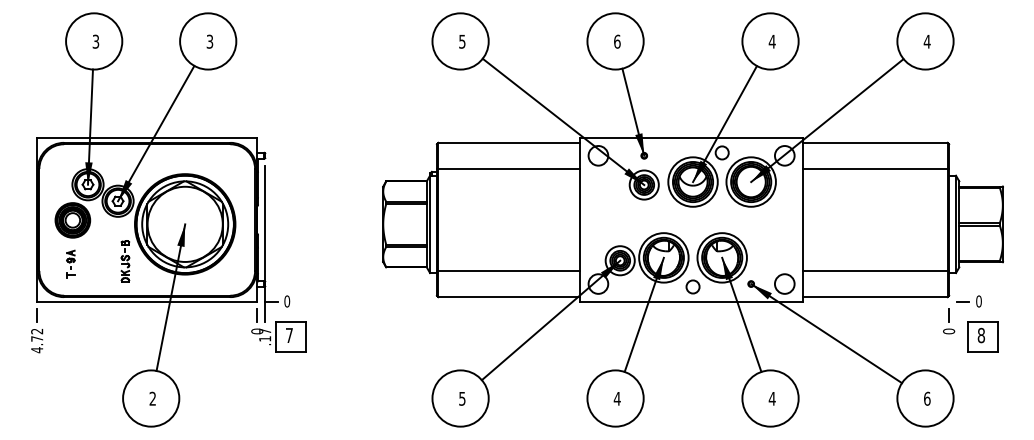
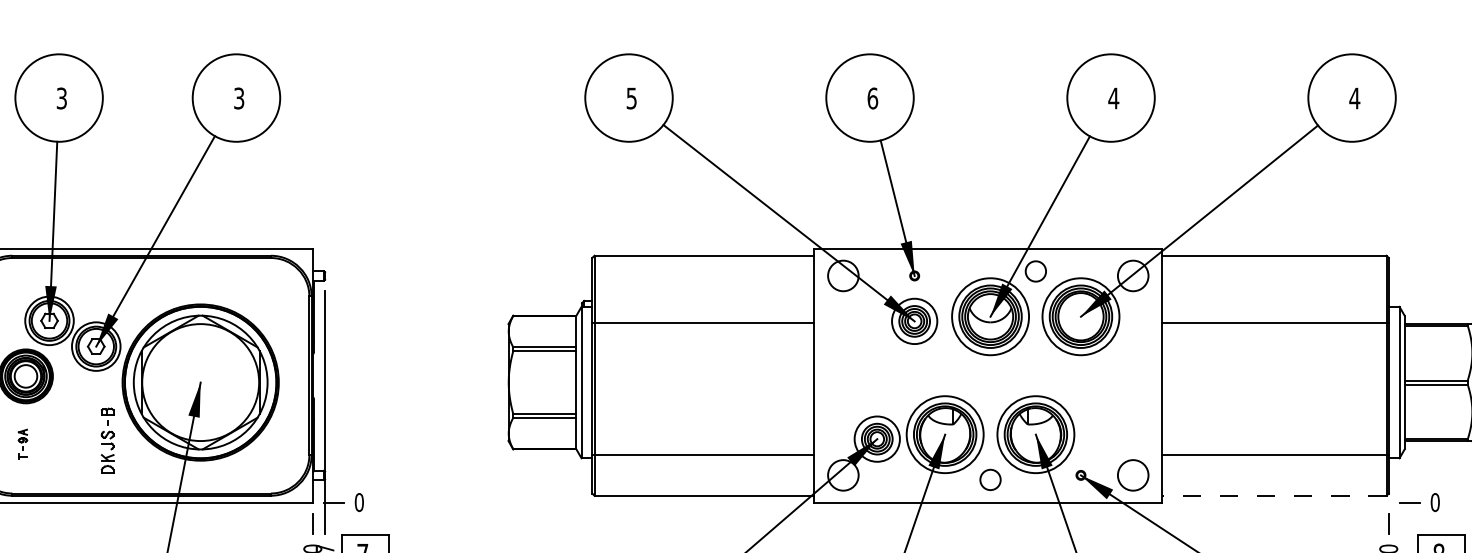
line: (507, 169) -> (701, 323), moved
line: (876, 169) -> (1275, 323), moved
part: (70, 263) -> (22, 443), size x0.7
line: (875, 297) -> (1274, 496), solid -> dashed

